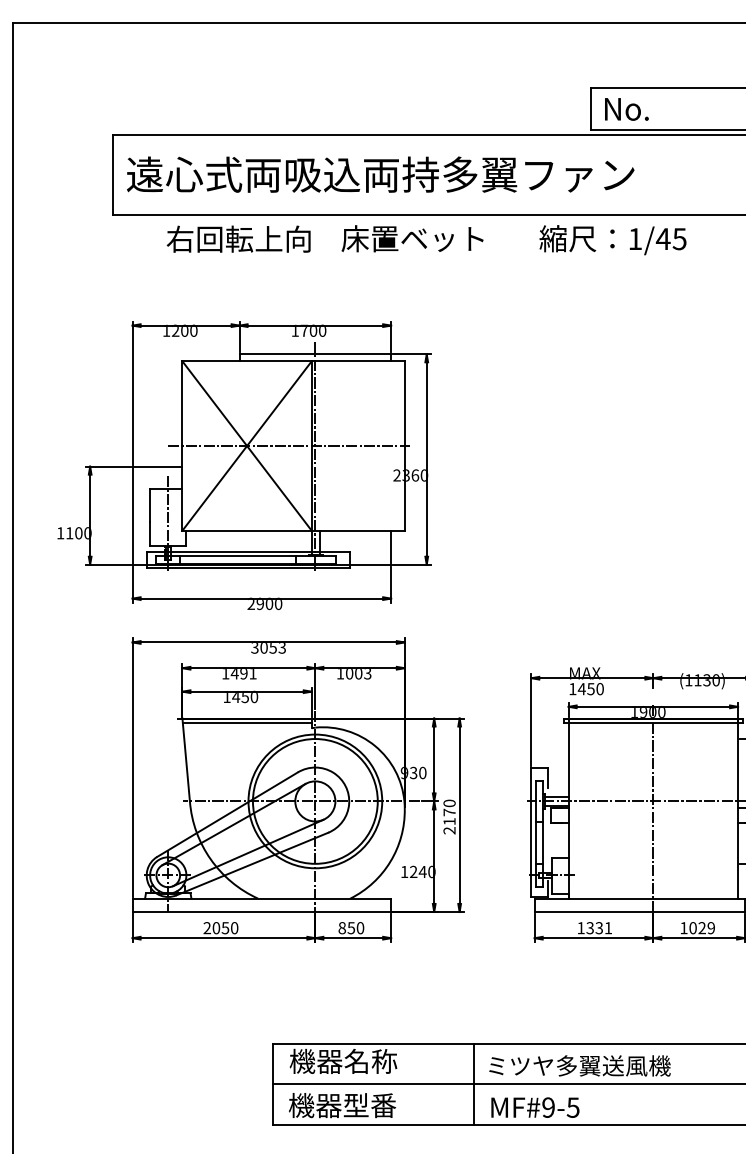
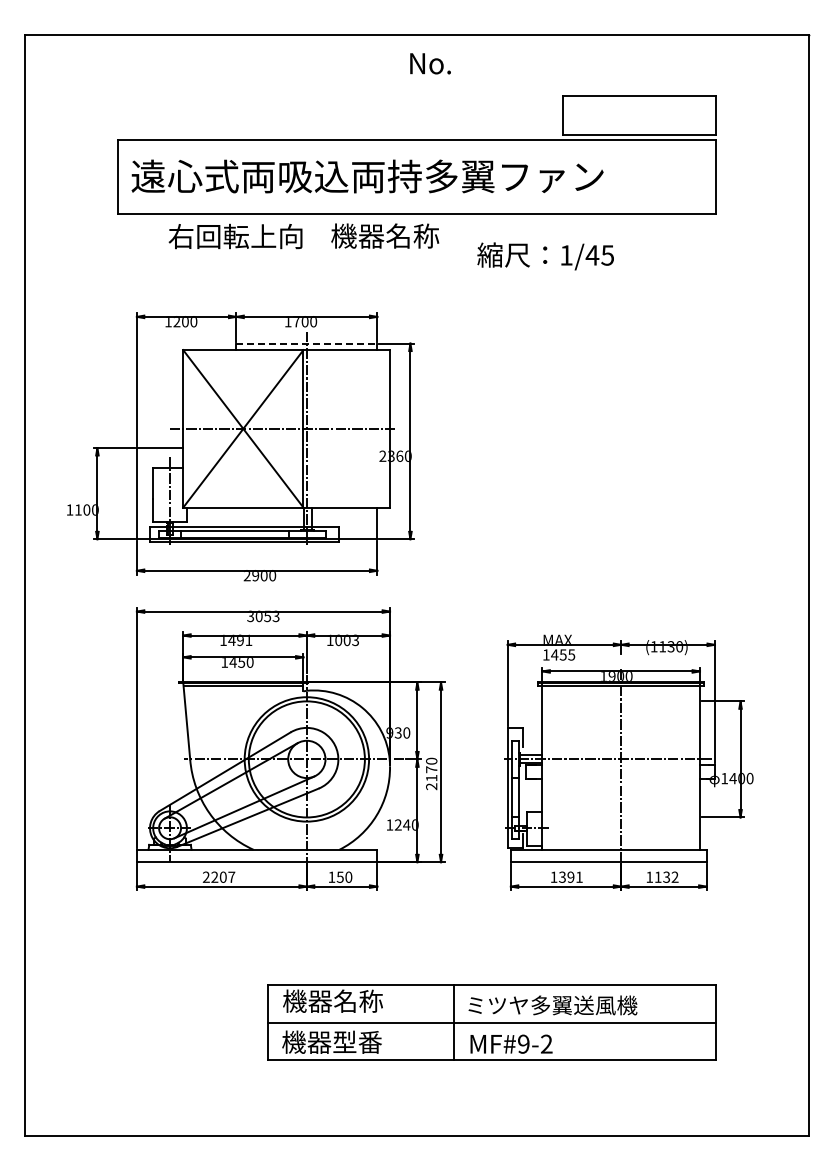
text: (626, 109) -> (430, 63), moved
text: (412, 238) -> (397, 235), 床置ベット -> 機器名称
text: (612, 240) -> (545, 256), moved
line: (316, 354) -> (307, 343), solid -> dashed
text: (599, 688) -> (571, 654), 1450 -> 1455
text: (225, 927) -> (223, 876), 2050 -> 2207
text: (341, 927) -> (331, 876), 850 -> 150
text: (598, 927) -> (570, 876), 1331 -> 1391
text: (702, 927) -> (666, 876), 1029 -> 1132
text: (573, 1106) -> (546, 1043), MF#9-5 -> MF#9-2

